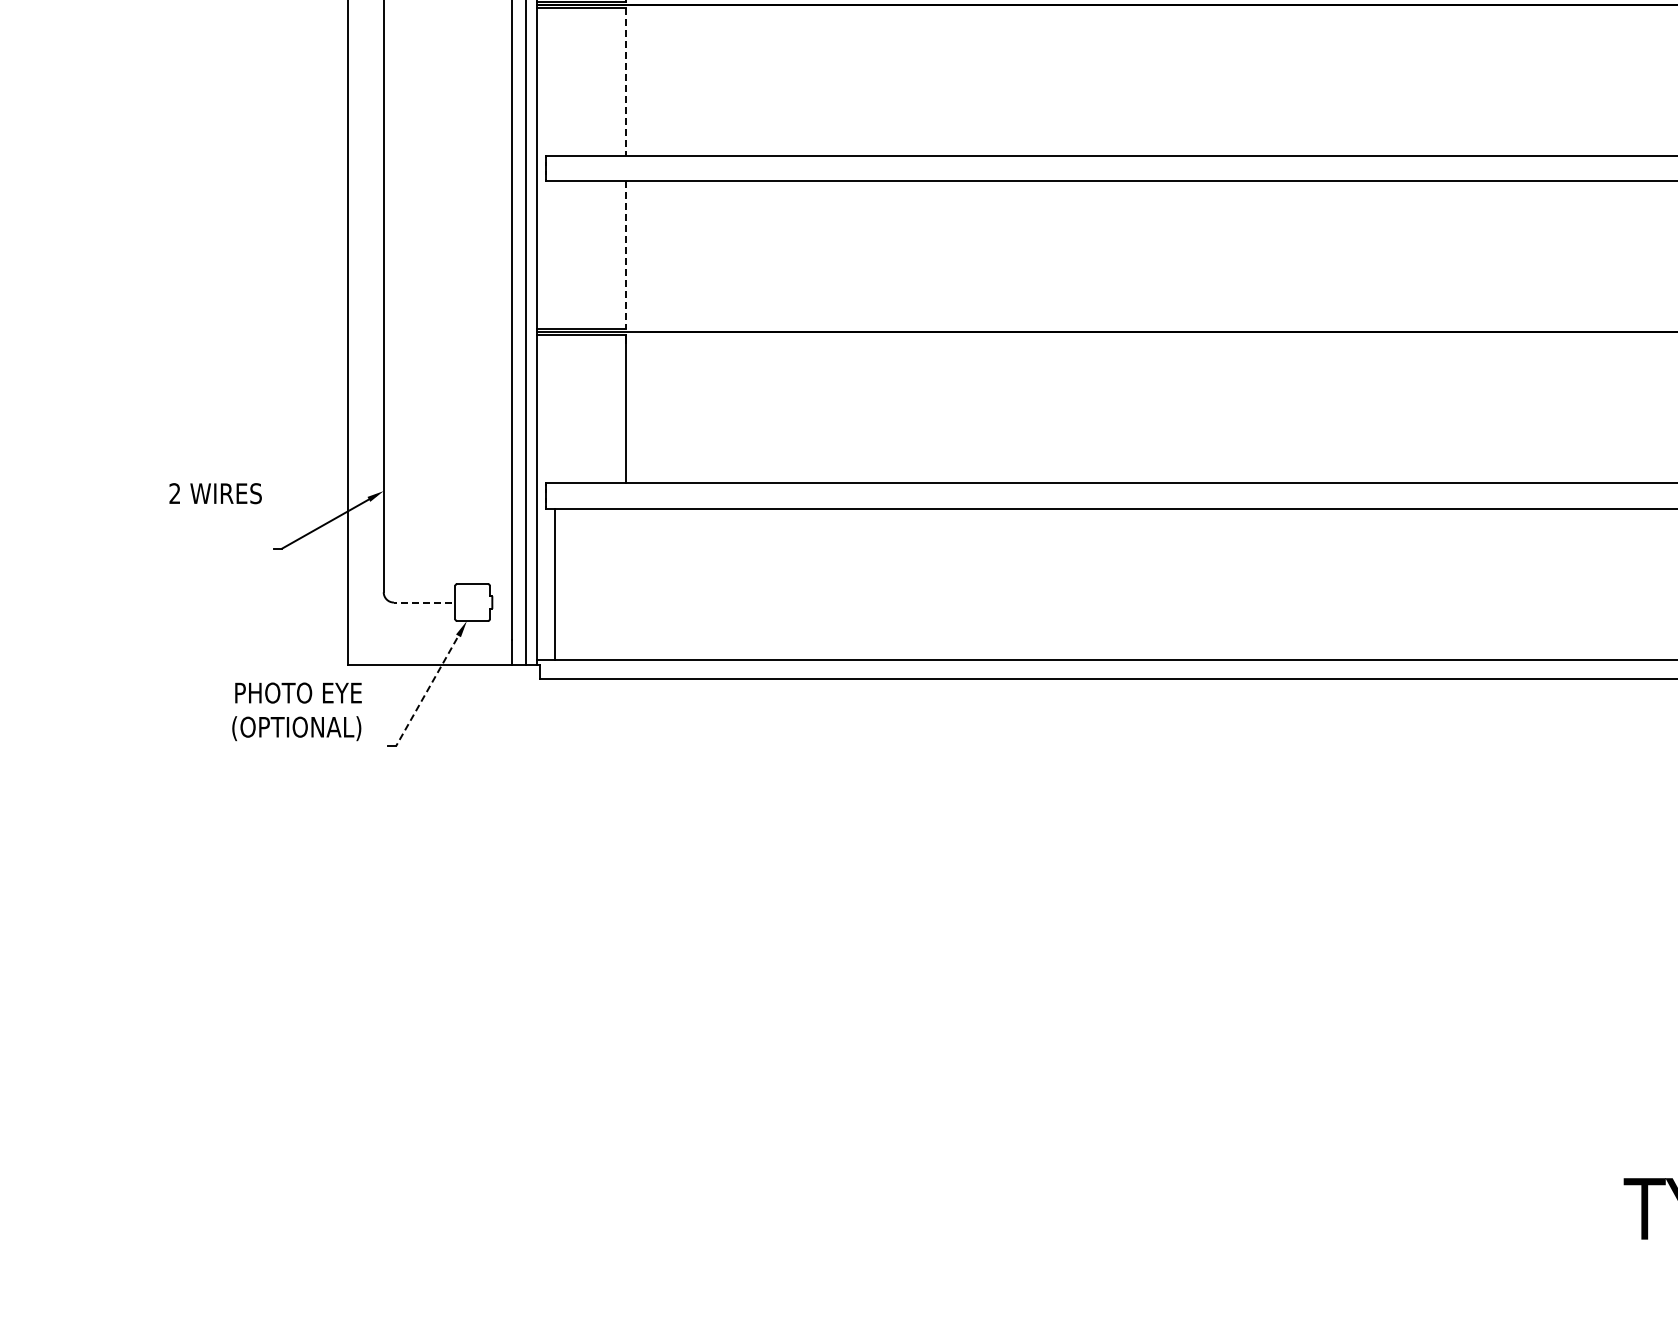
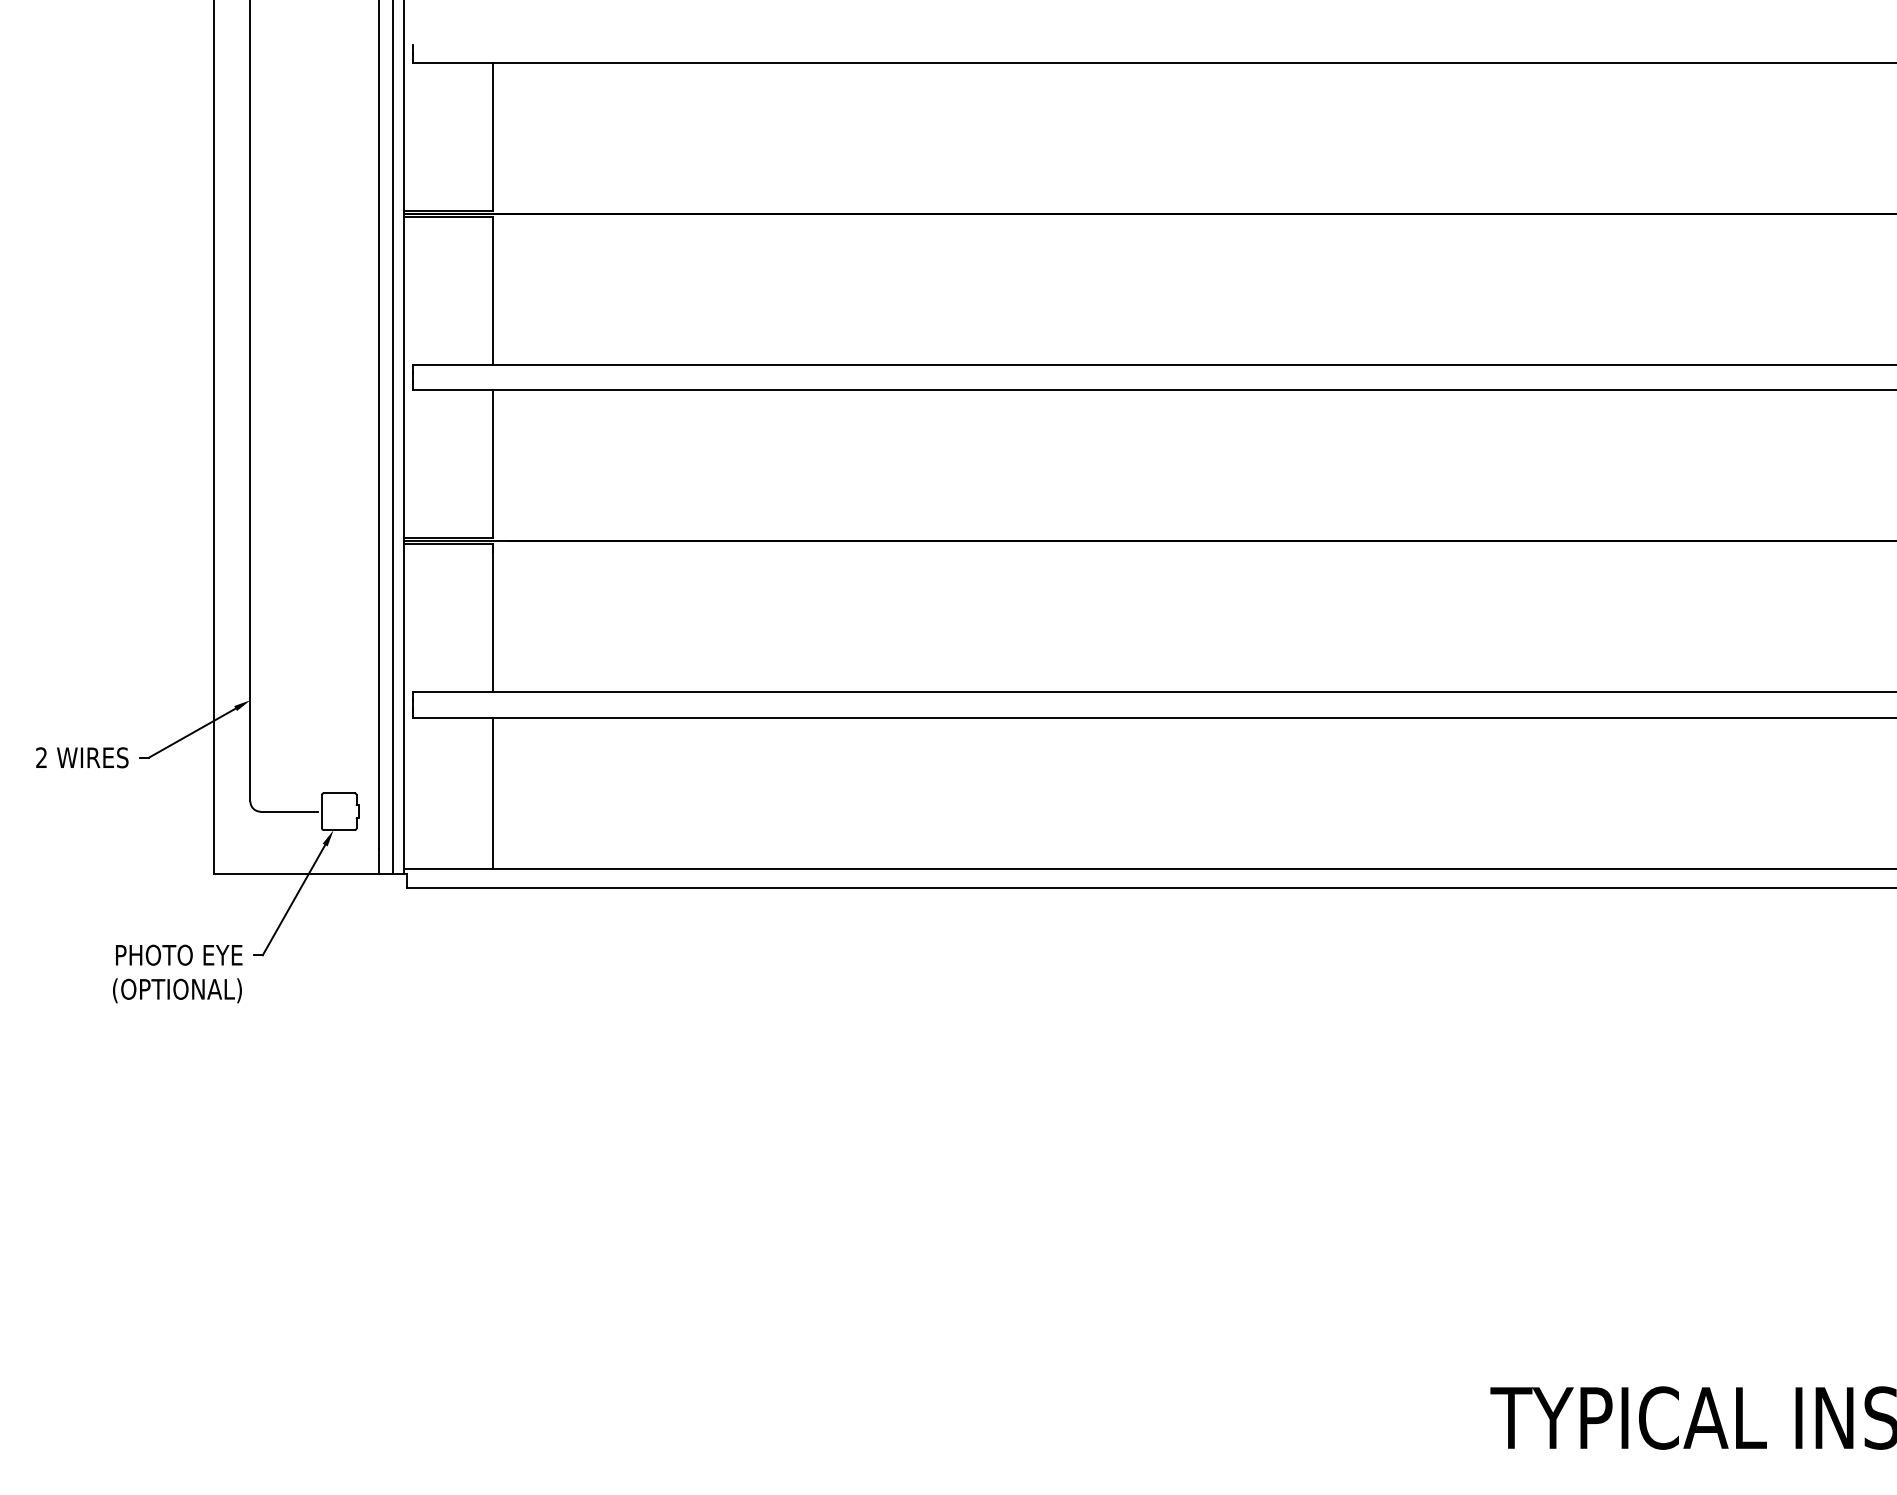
line: (625, 81) -> (492, 290), dashed -> solid
line: (625, 255) -> (492, 464), dashed -> solid
text: (215, 493) -> (82, 757), moved
line: (554, 583) -> (492, 792), moved
line: (422, 602) -> (289, 811), dashed -> solid
line: (429, 687) -> (296, 896), dashed -> solid
text: (296, 711) -> (177, 973), moved

